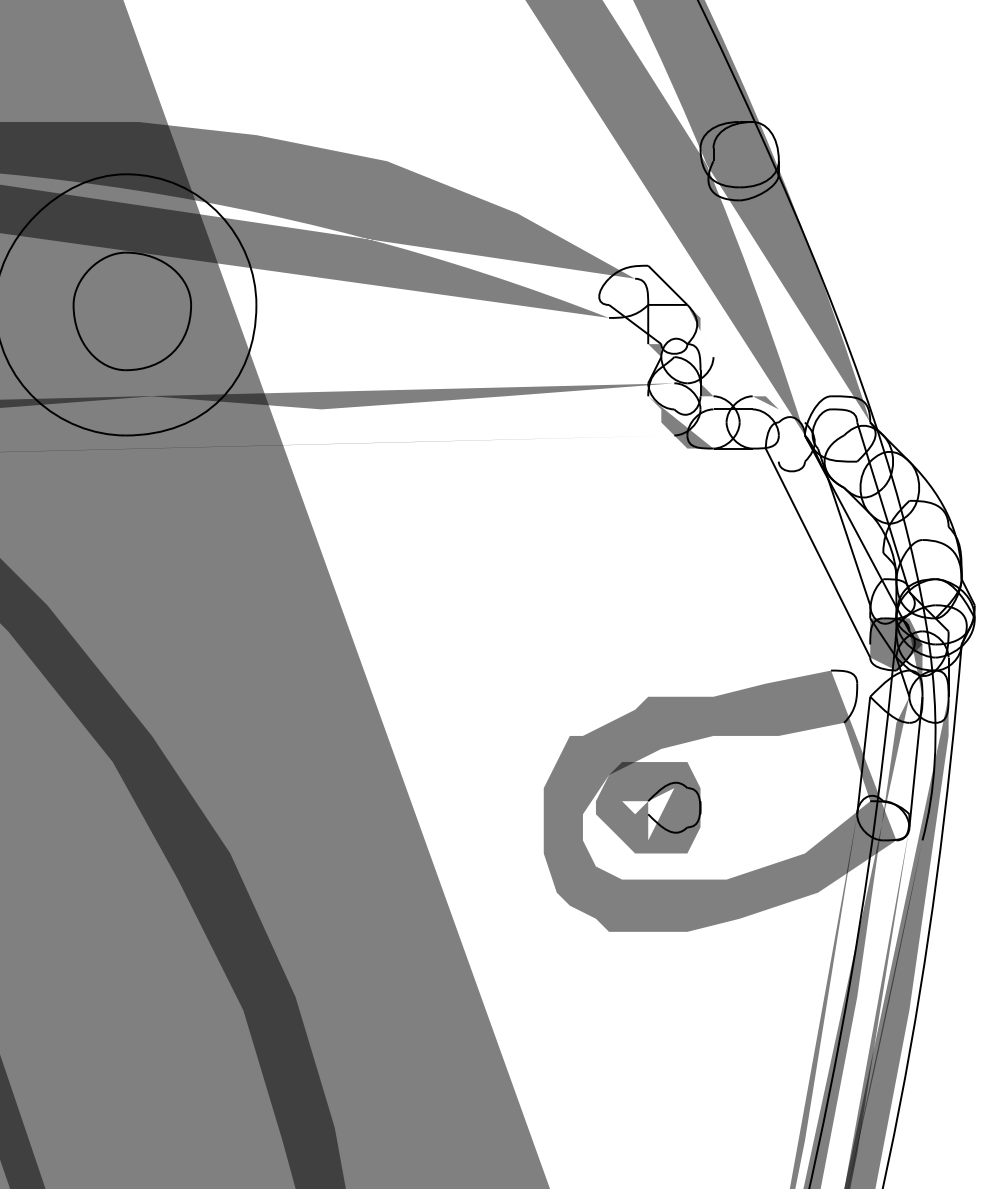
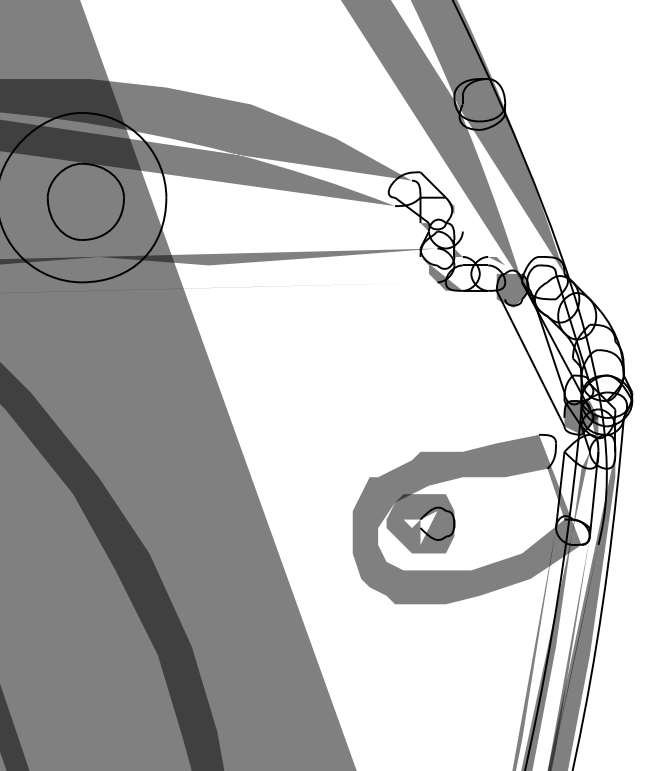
fill: (791, 448) -> (513, 290), added

